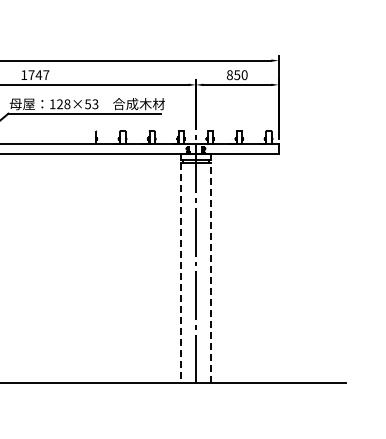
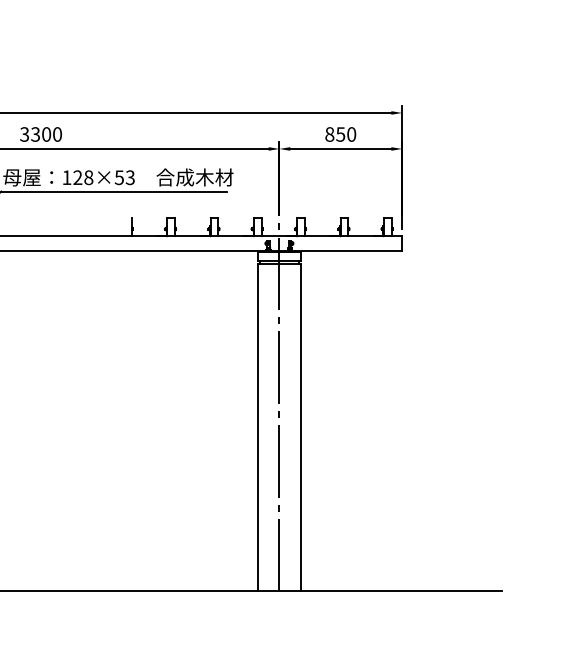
text: (35, 75) -> (41, 134), 1747 -> 3300
line: (210, 272) -> (301, 427), dashed -> solid
line: (181, 273) -> (258, 428), dashed -> solid

